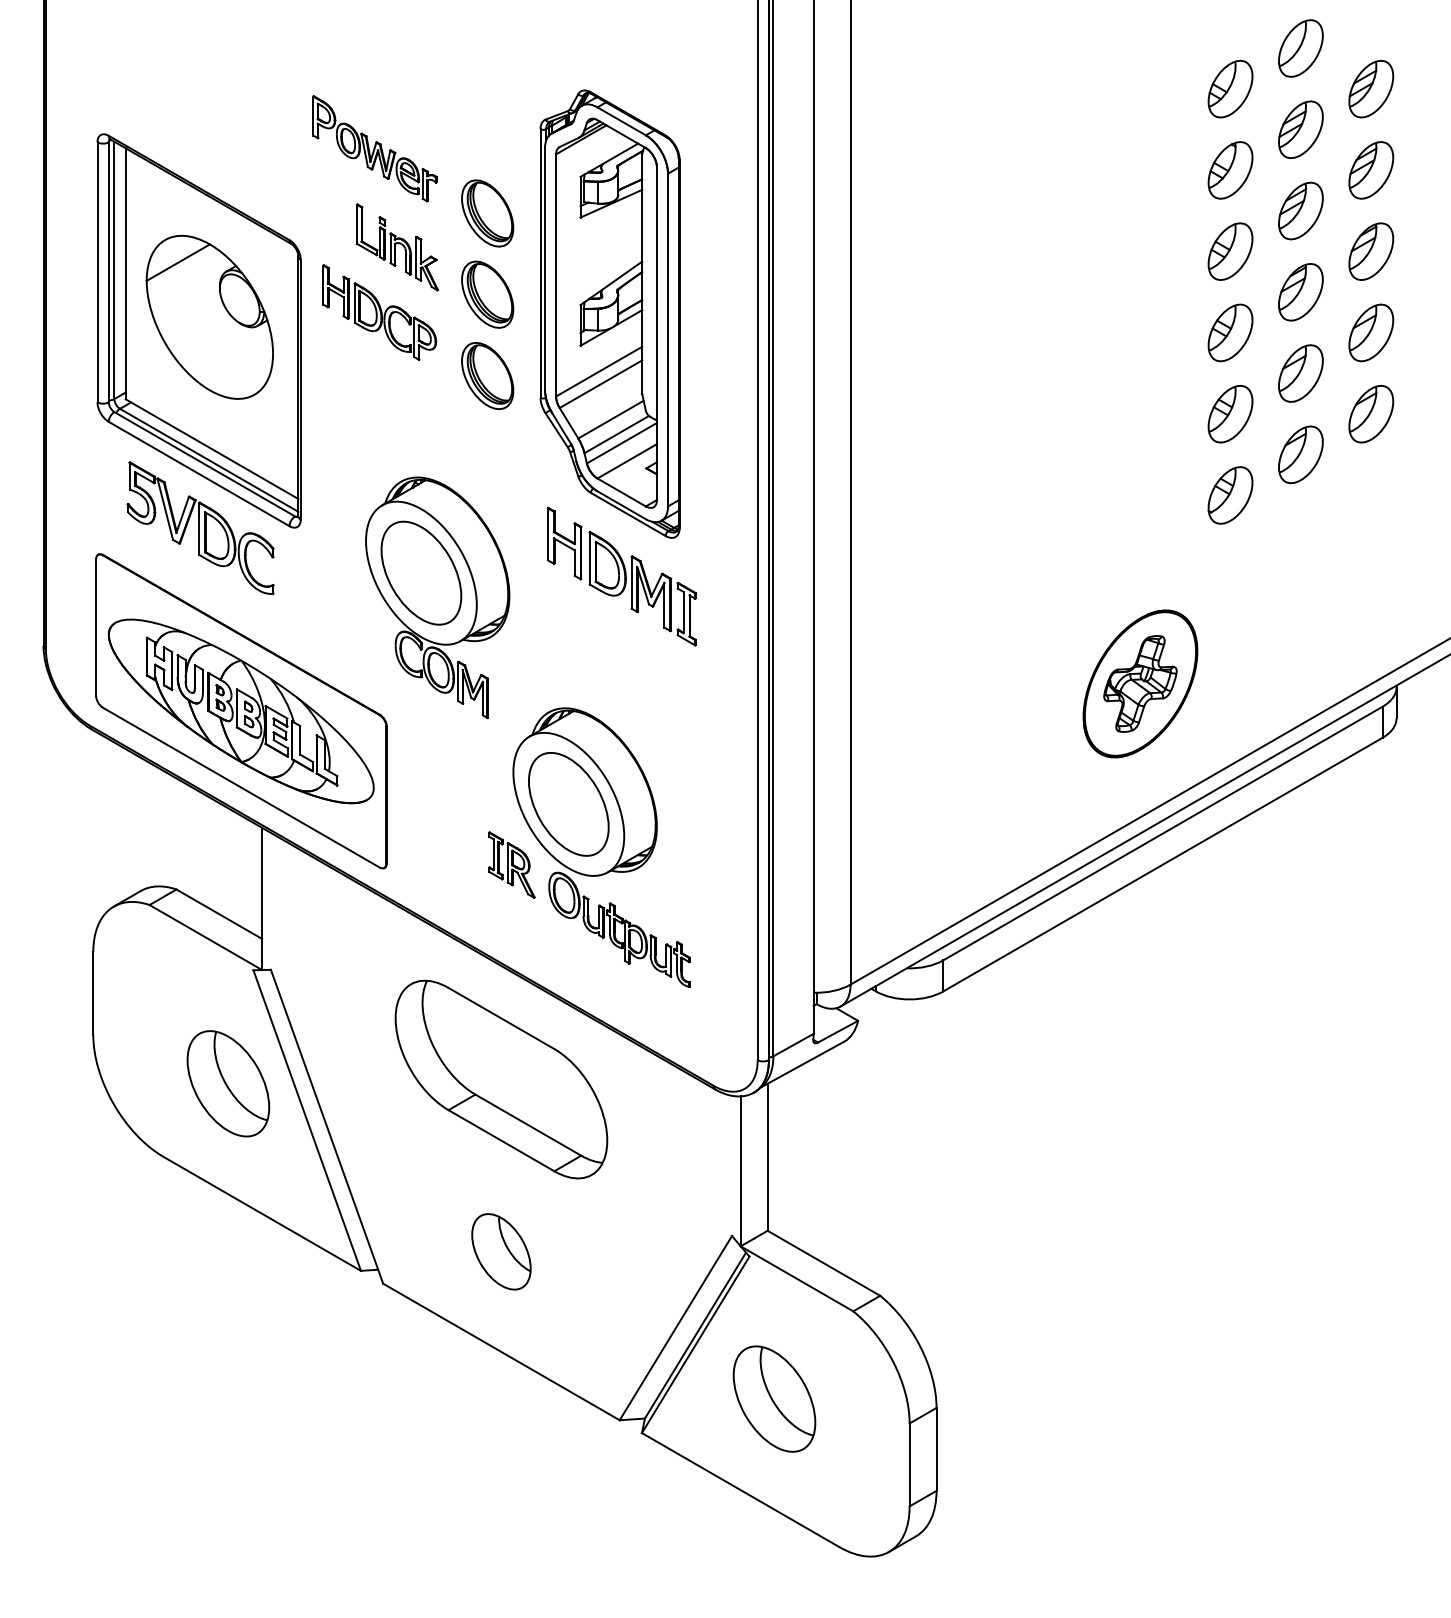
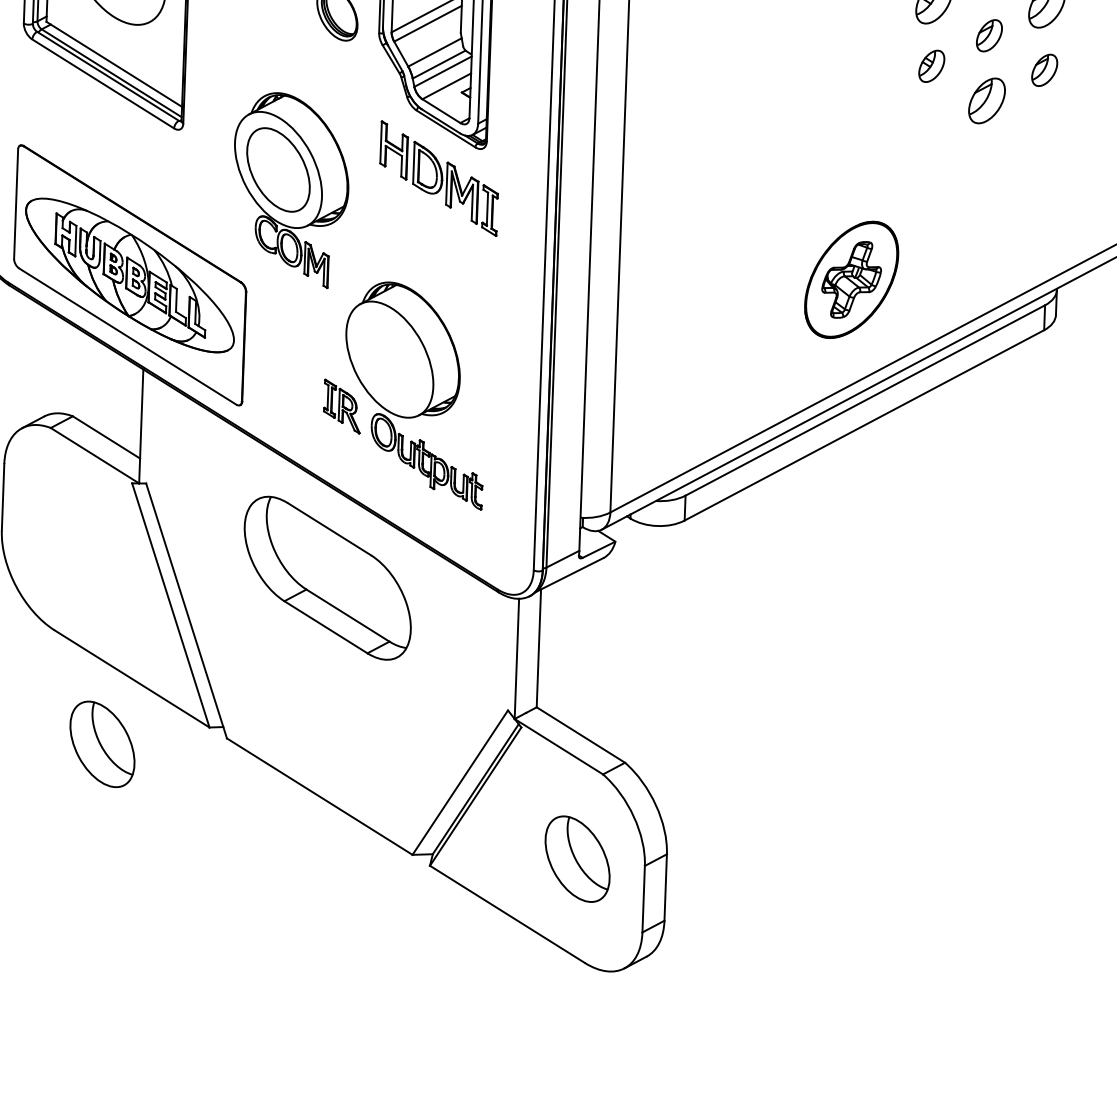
part: (1300, 373) -> (989, 35), size x0.7
part: (1371, 413) -> (1044, 69), size x0.7
part: (1230, 414) -> (931, 66), size x0.7
part: (1230, 495) -> (929, 131), removed
part: (200, 527) -> (102, 126), removed
part: (568, 804) -> (389, 359), removed
part: (228, 1083) -> (102, 744), moved
part: (501, 1251) -> (322, 716), removed
part: (774, 1398) -> (577, 858), moved

